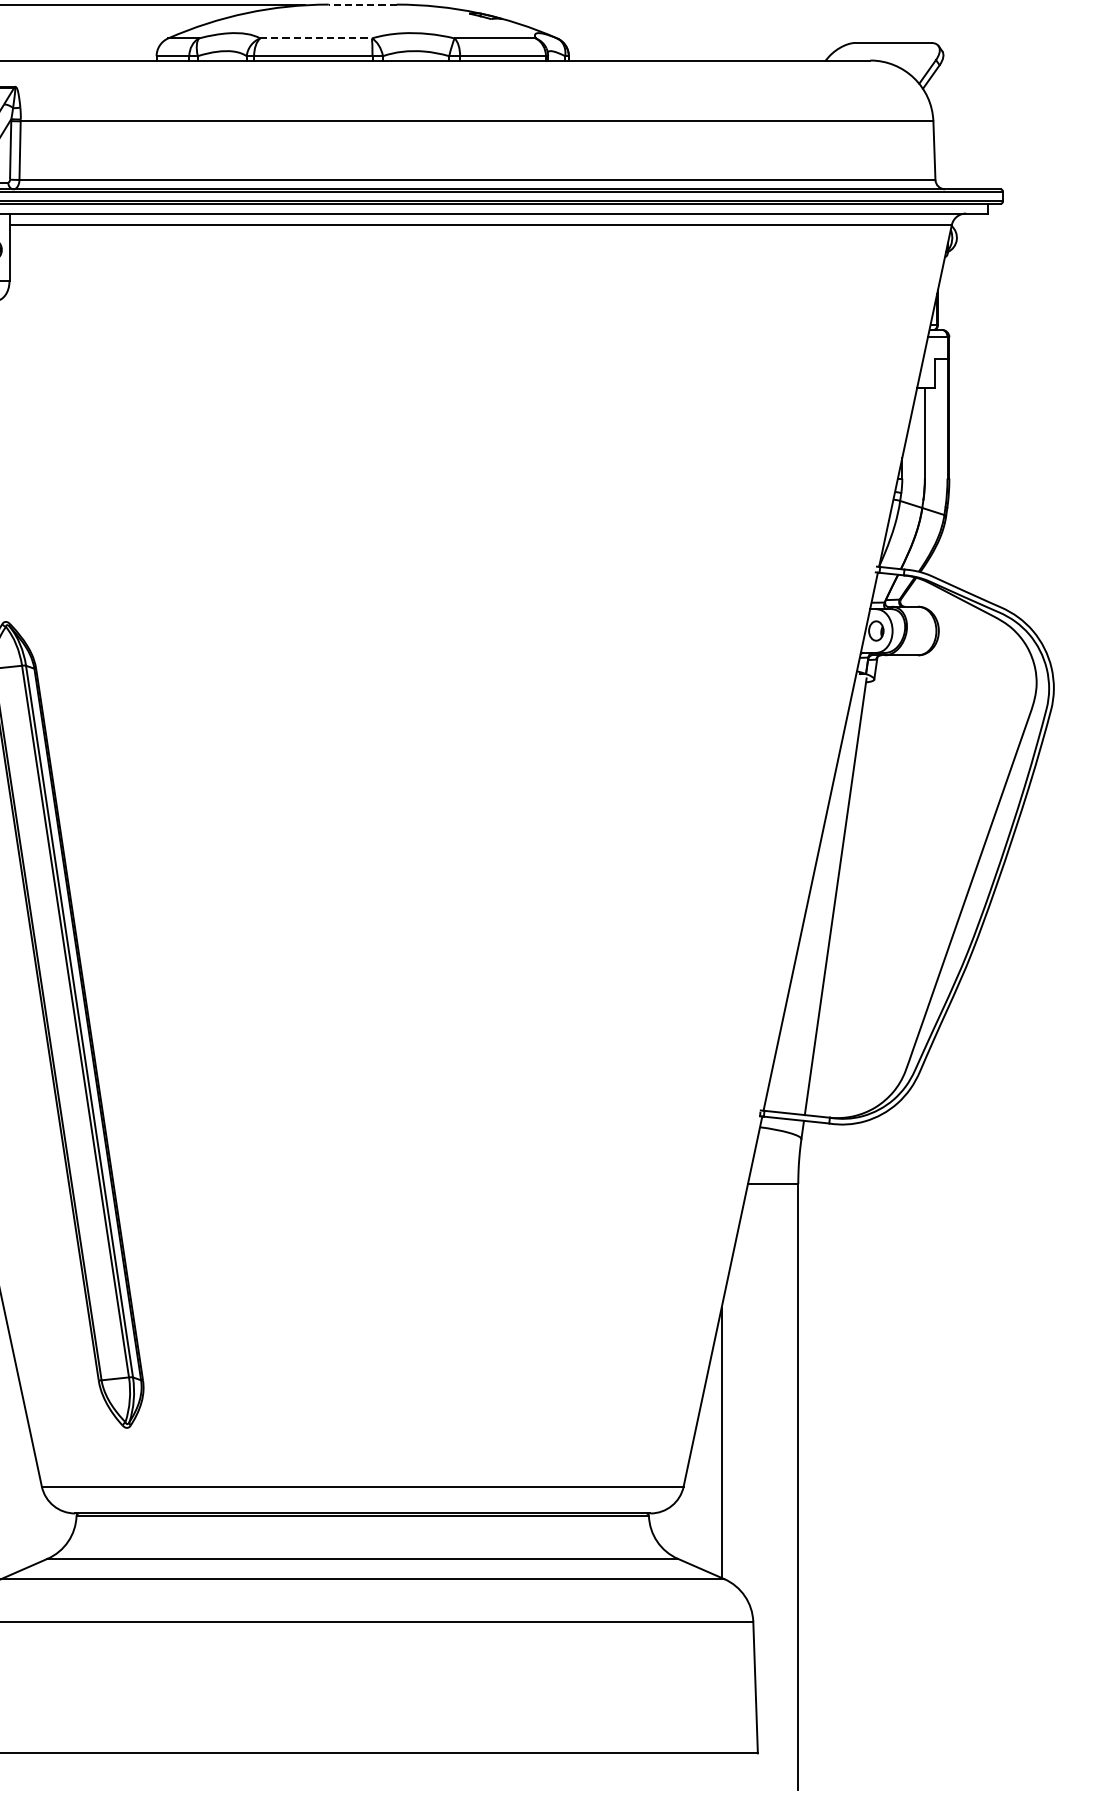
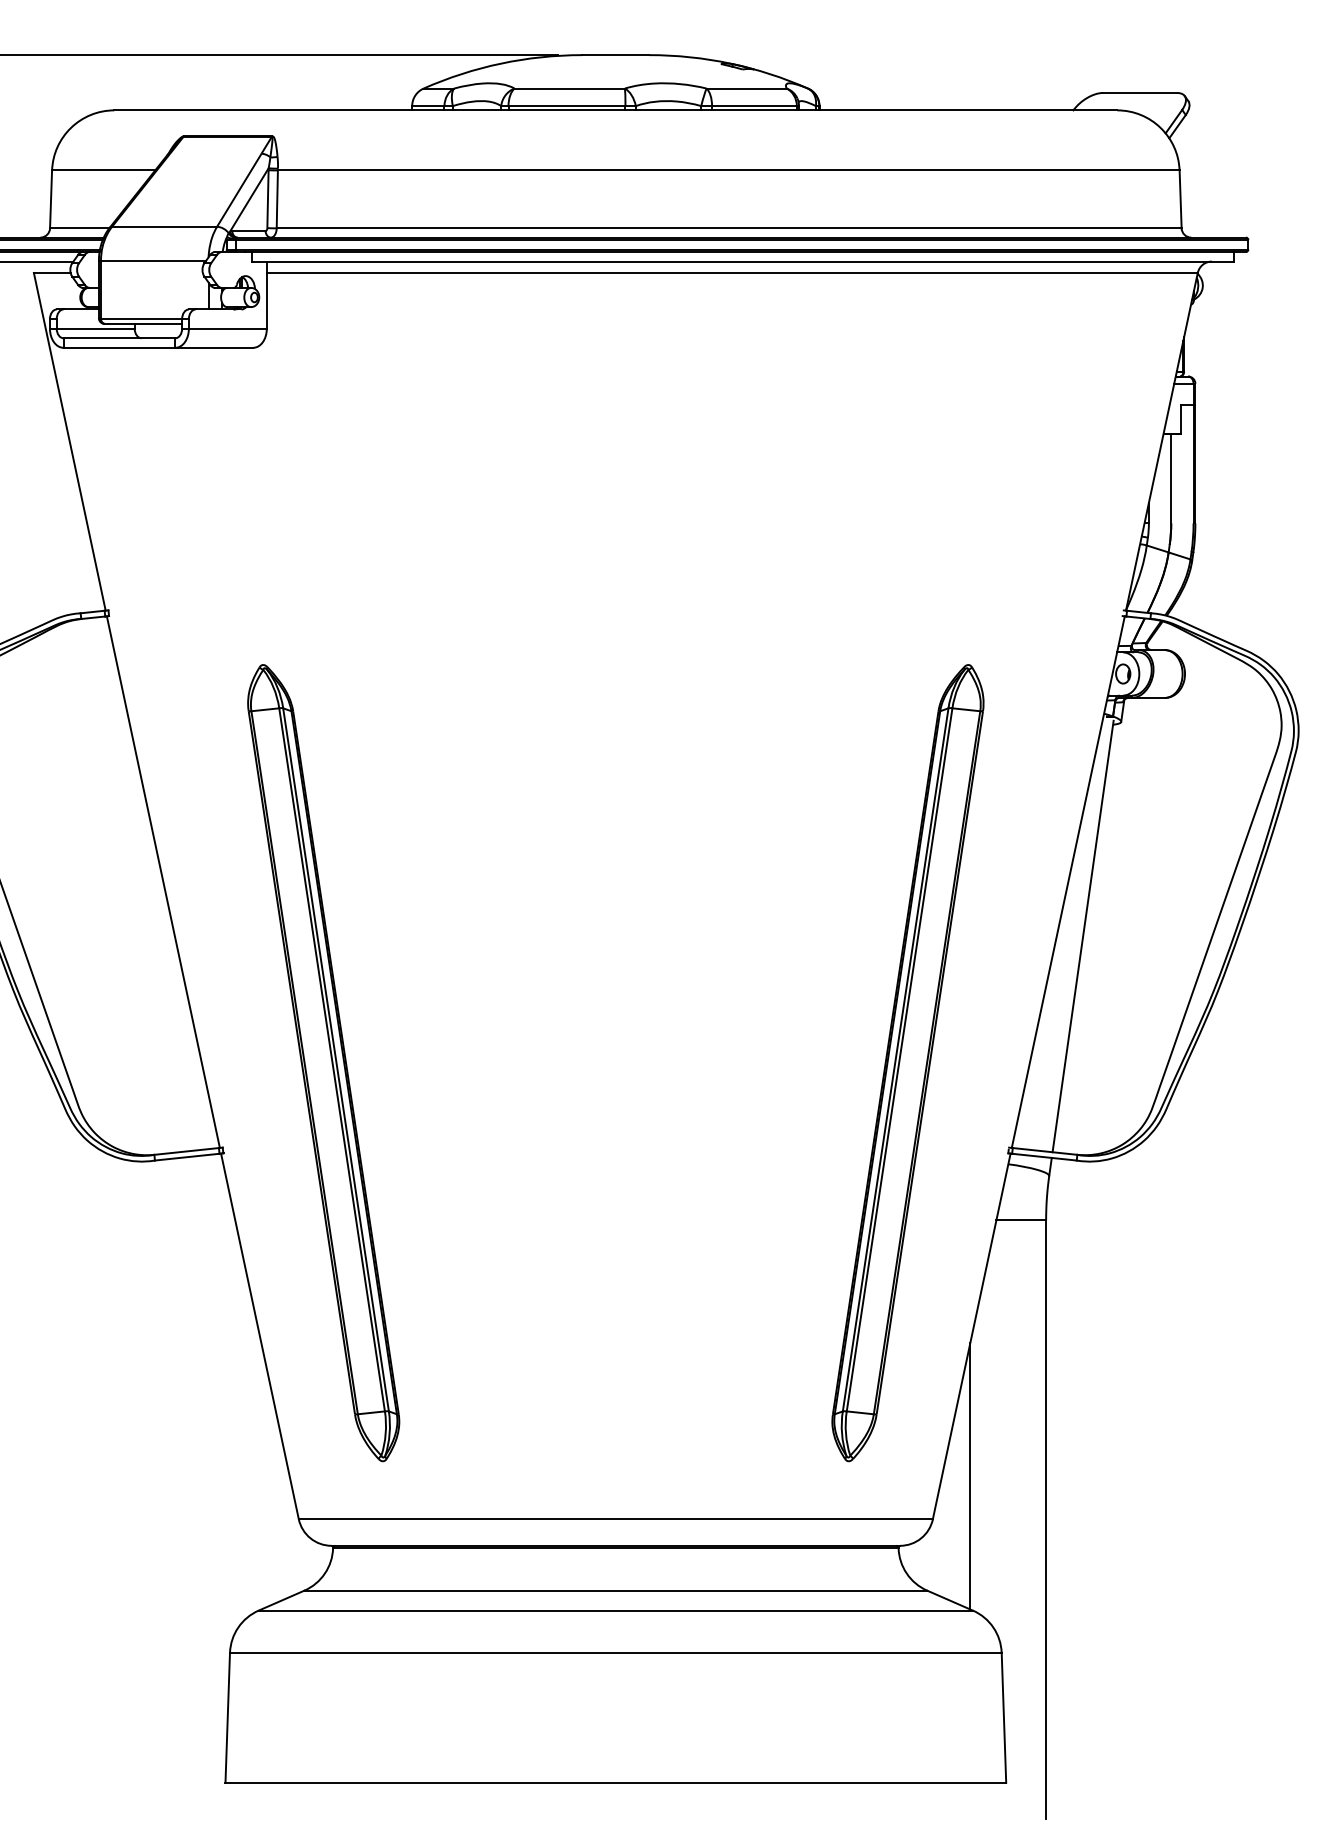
line: (362, 4) -> (615, 55), dashed -> solid
line: (316, 38) -> (570, 88), dashed -> solid
part: (657, 1025) -> (907, 1063), added

